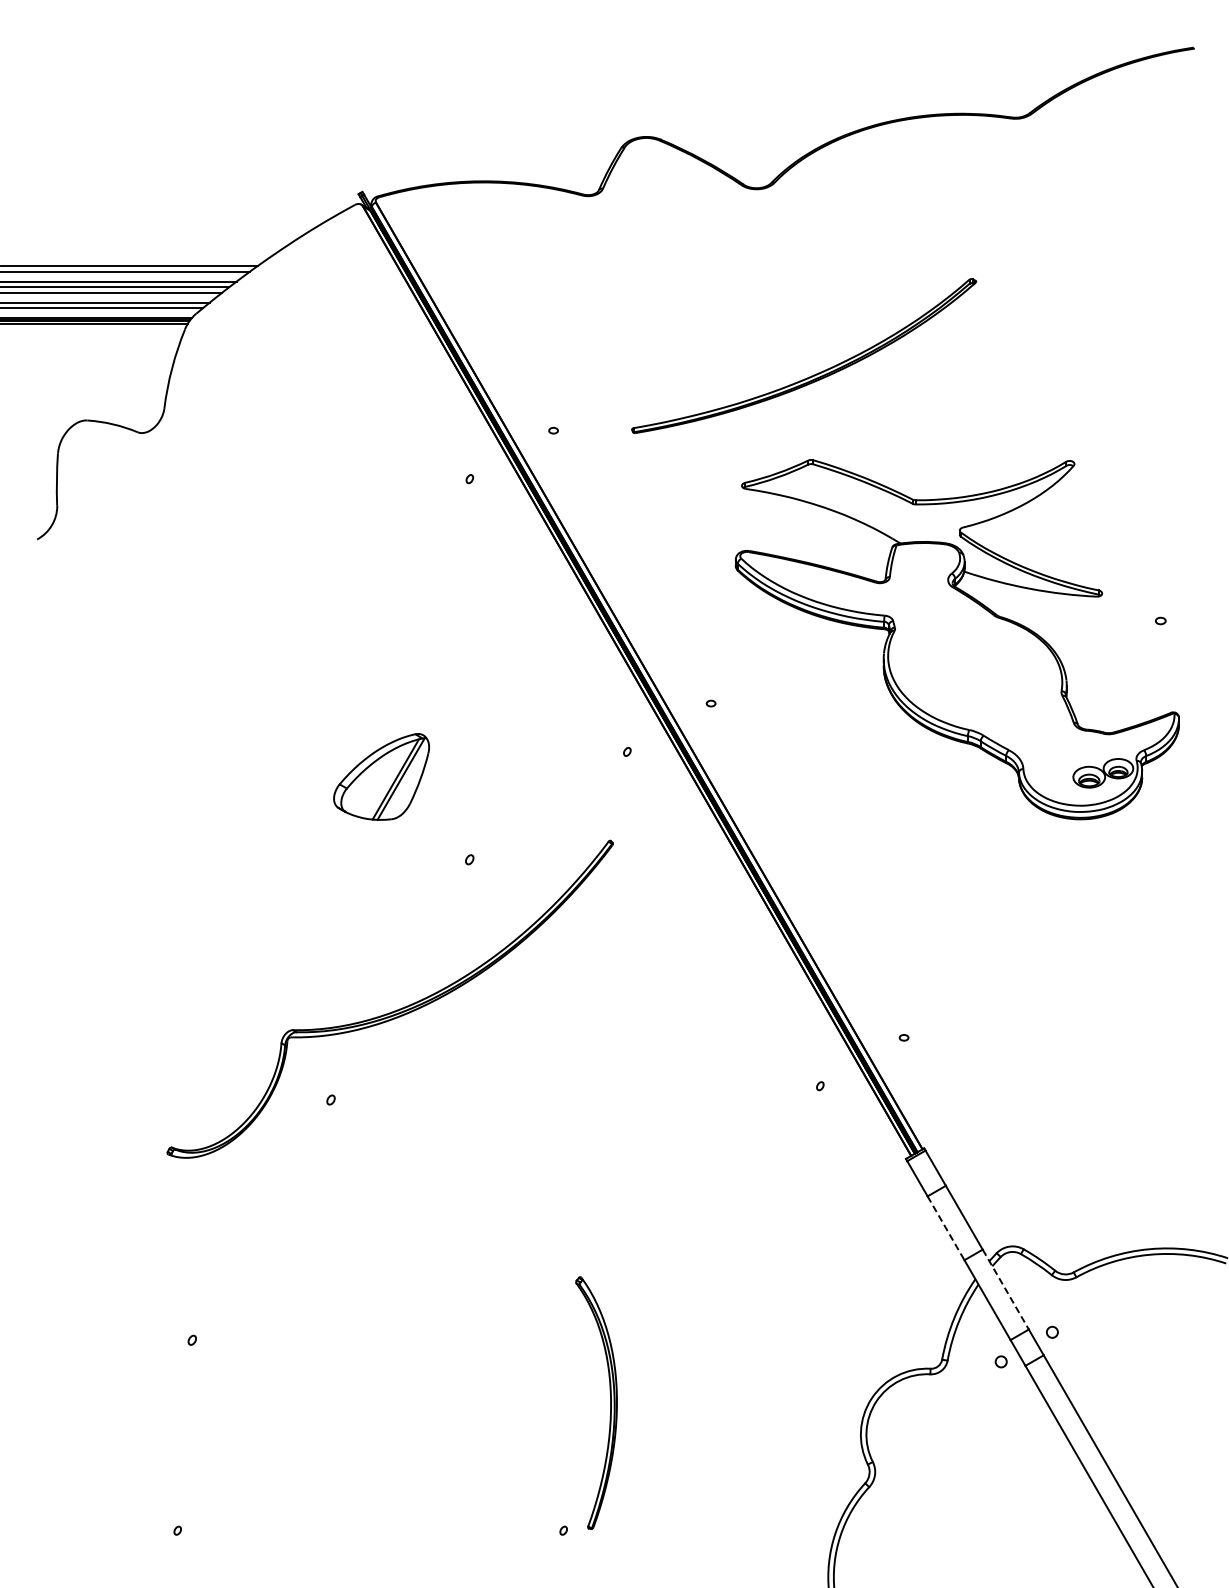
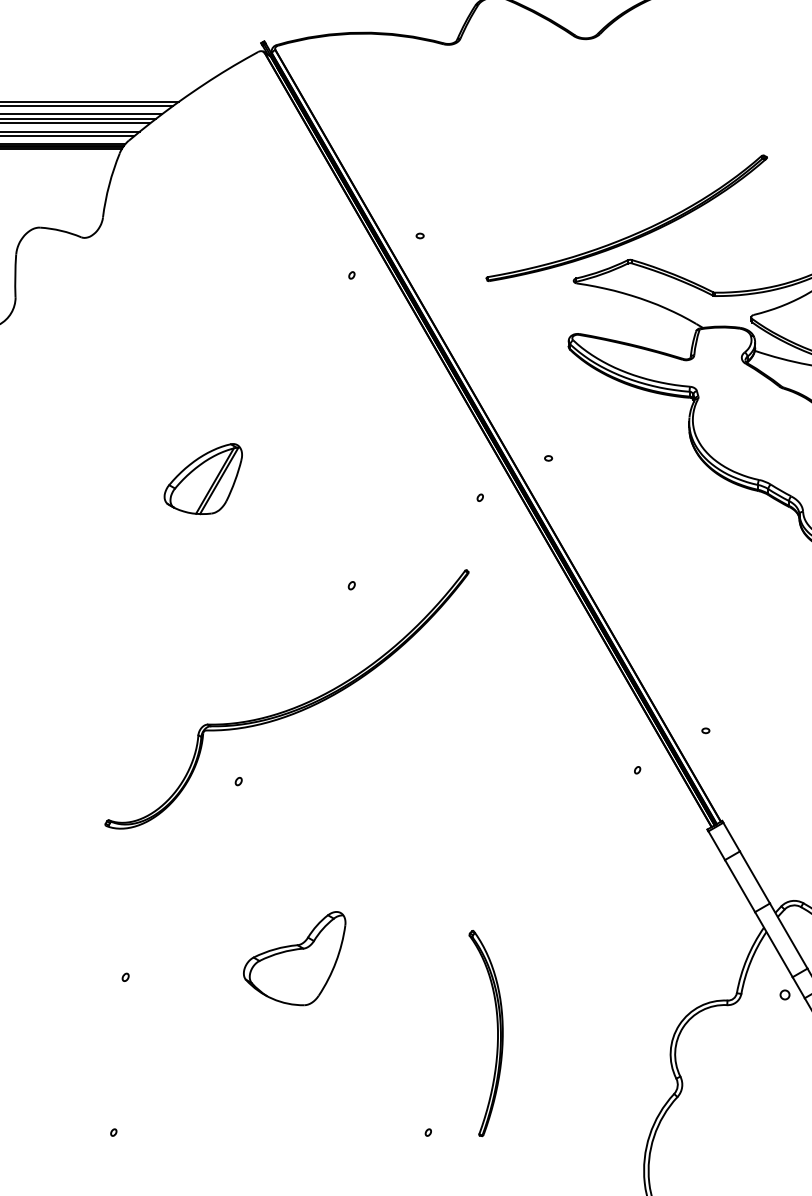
part: (813, 374) -> (634, 233), moved
part: (381, 776) -> (203, 478), moved
line: (946, 1228) -> (740, 886), dashed -> solid
line: (1006, 1290) -> (789, 936), dashed -> solid
part: (399, 1317) -> (294, 958), added
part: (610, 1402) -> (497, 1032), moved

